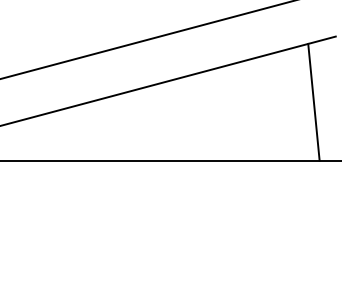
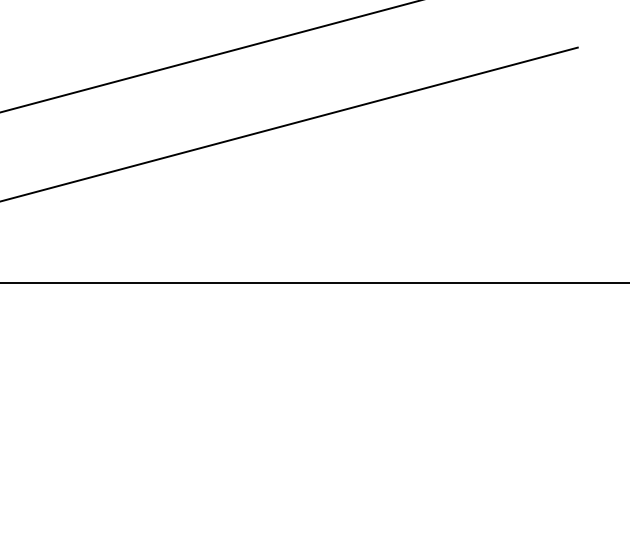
line: (313, 101) -> (535, 170), removed

